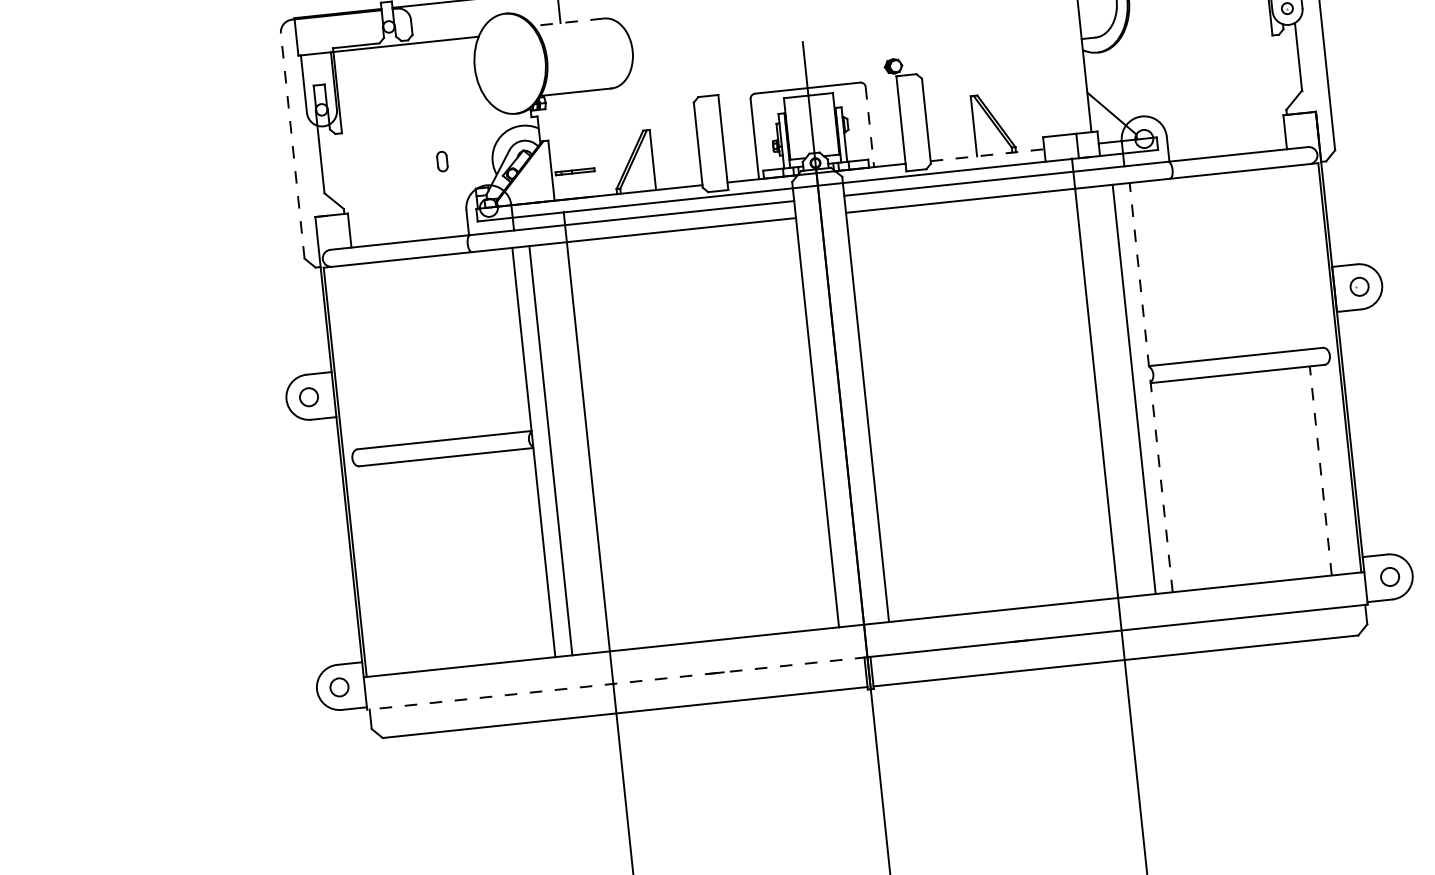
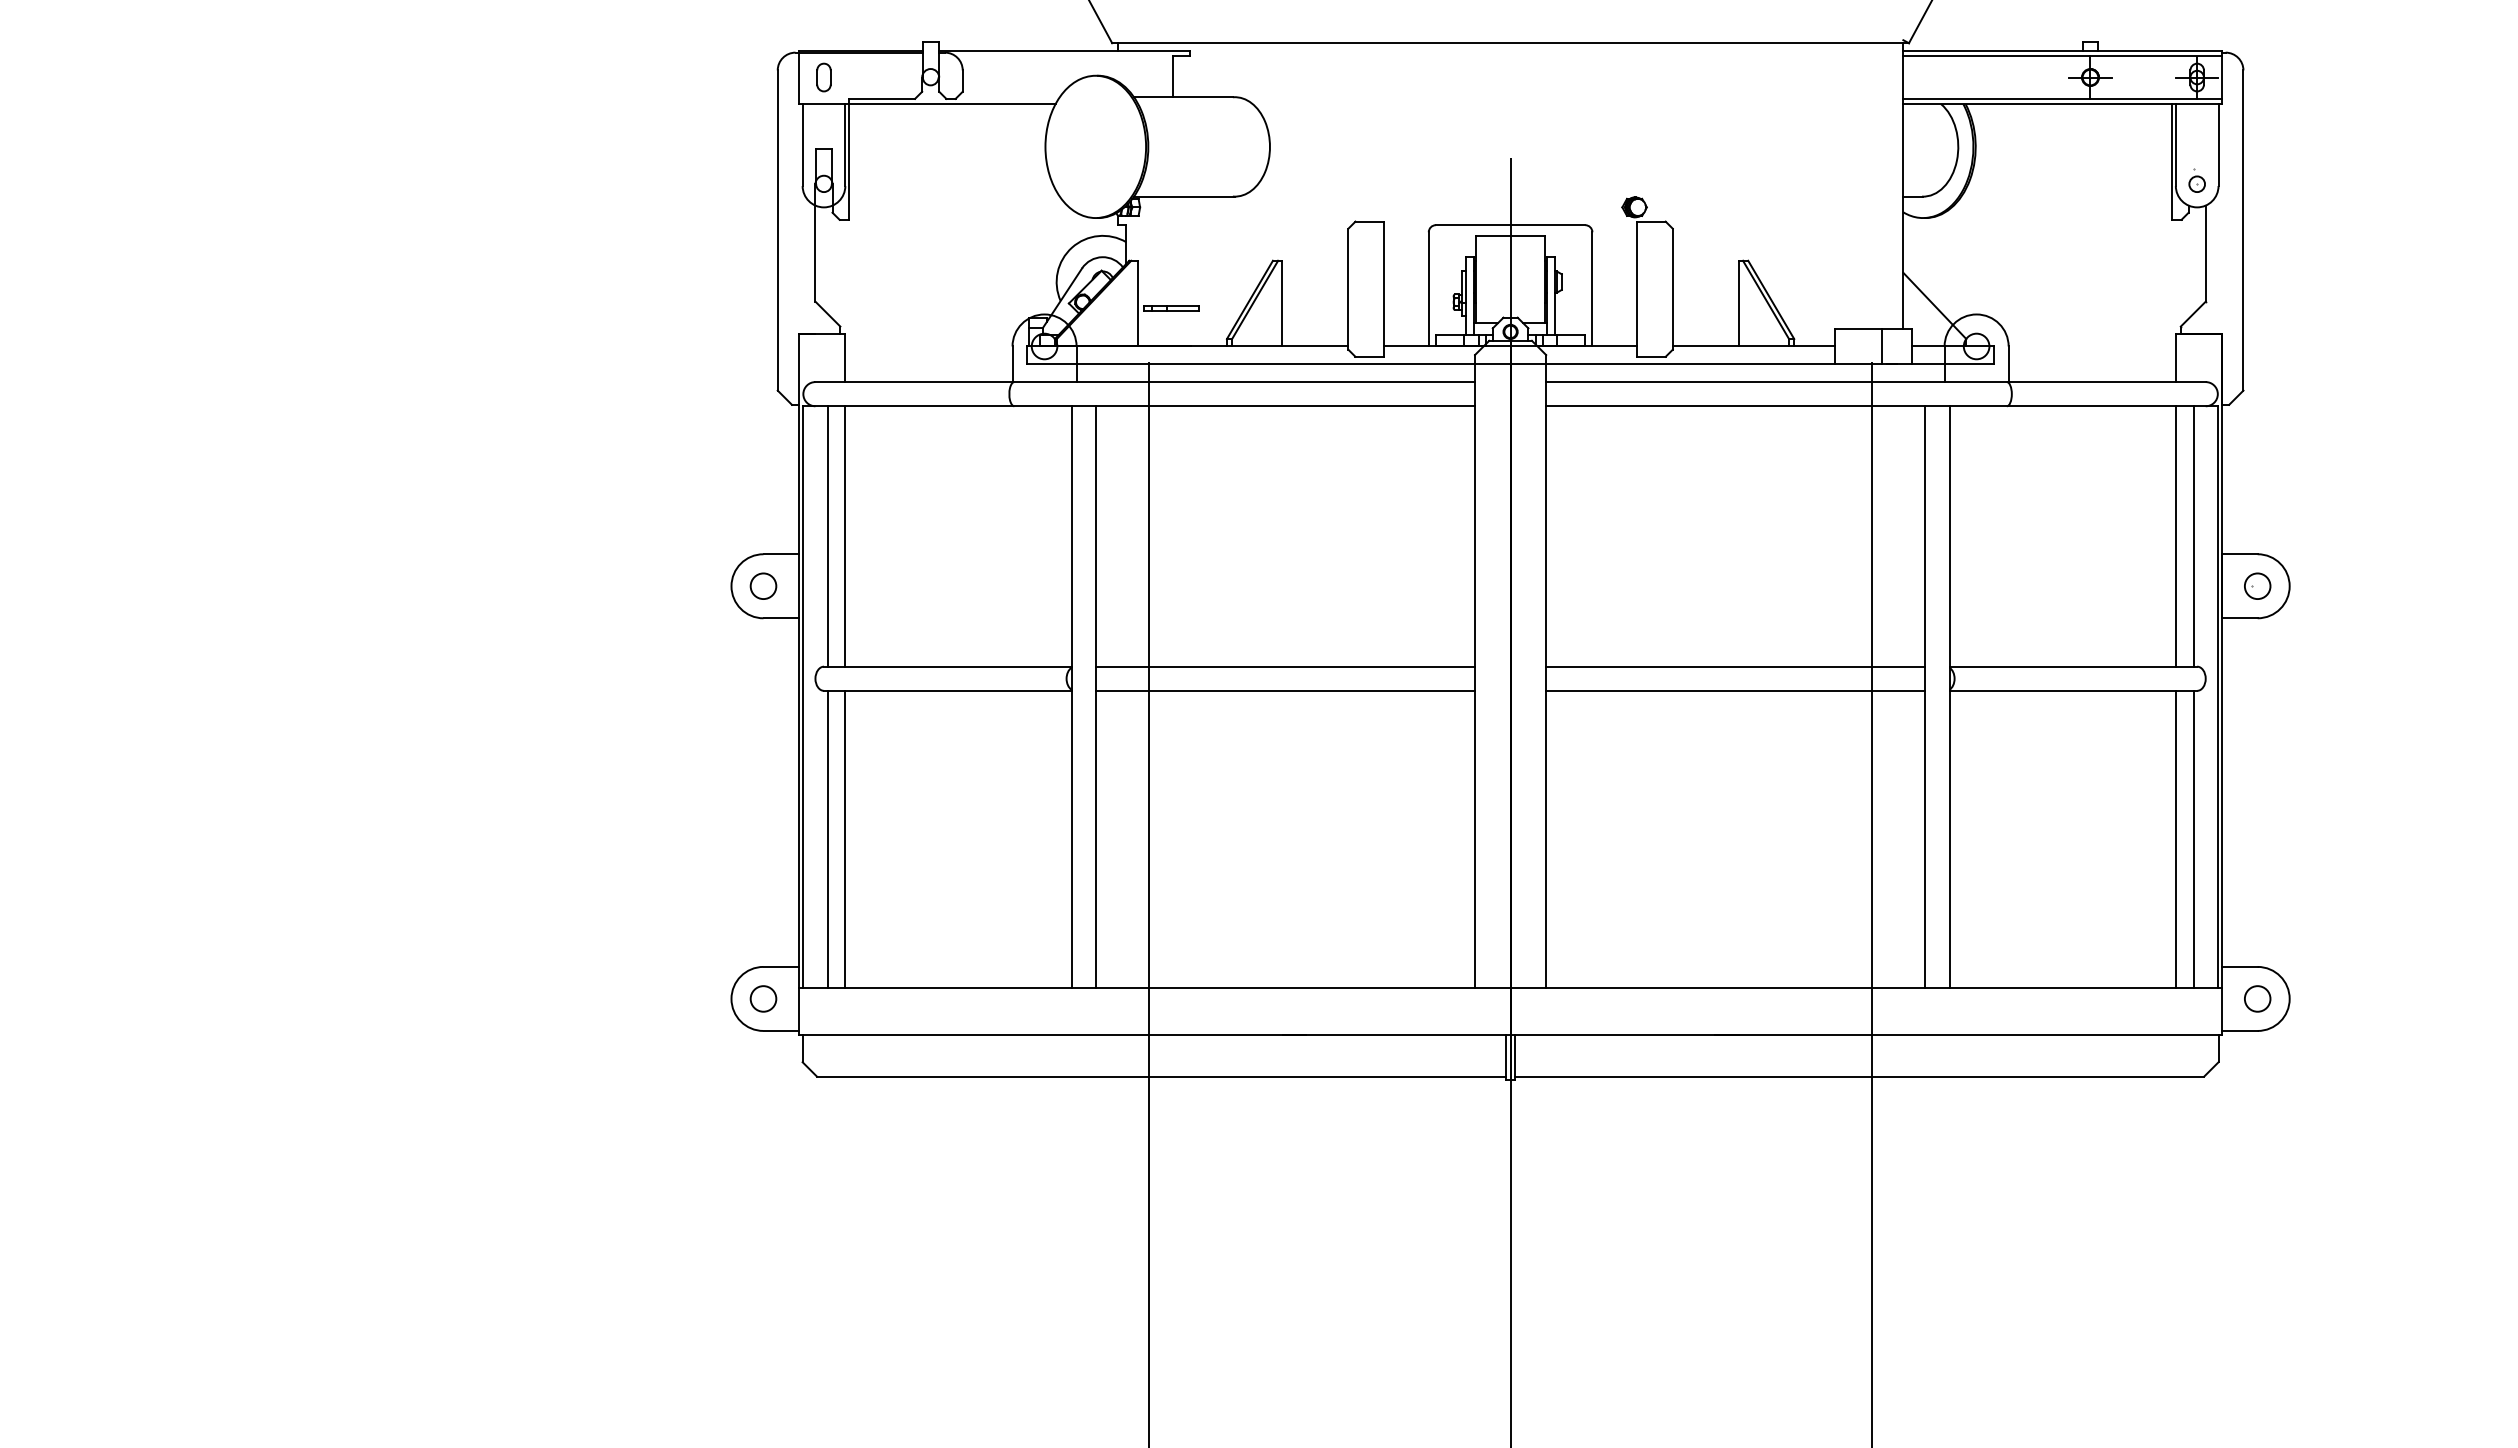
line: (567, 22) -> (1182, 97), dashed -> solid
line: (869, 127) -> (1592, 289), dashed -> solid
line: (292, 146) -> (777, 230), dashed -> solid
line: (987, 155) -> (1753, 346), dashed -> solid
part: (442, 161) -> (823, 77), moved
line: (1310, 256) -> (2193, 536), added
line: (1298, 257) -> (2175, 536), added
line: (363, 356) -> (845, 536), added
line: (350, 357) -> (827, 536), added
line: (998, 381) -> (1735, 666), added
line: (1151, 387) -> (1949, 696), dashed -> solid
line: (1000, 398) -> (1735, 690), added
line: (681, 415) -> (1285, 666), added
line: (683, 431) -> (1285, 690), added
line: (1333, 469) -> (2193, 839), added
line: (1320, 470) -> (2175, 839), dashed -> solid
line: (385, 569) -> (845, 839), added
line: (372, 570) -> (827, 839), added
line: (617, 683) -> (1154, 1034), dashed -> solid

